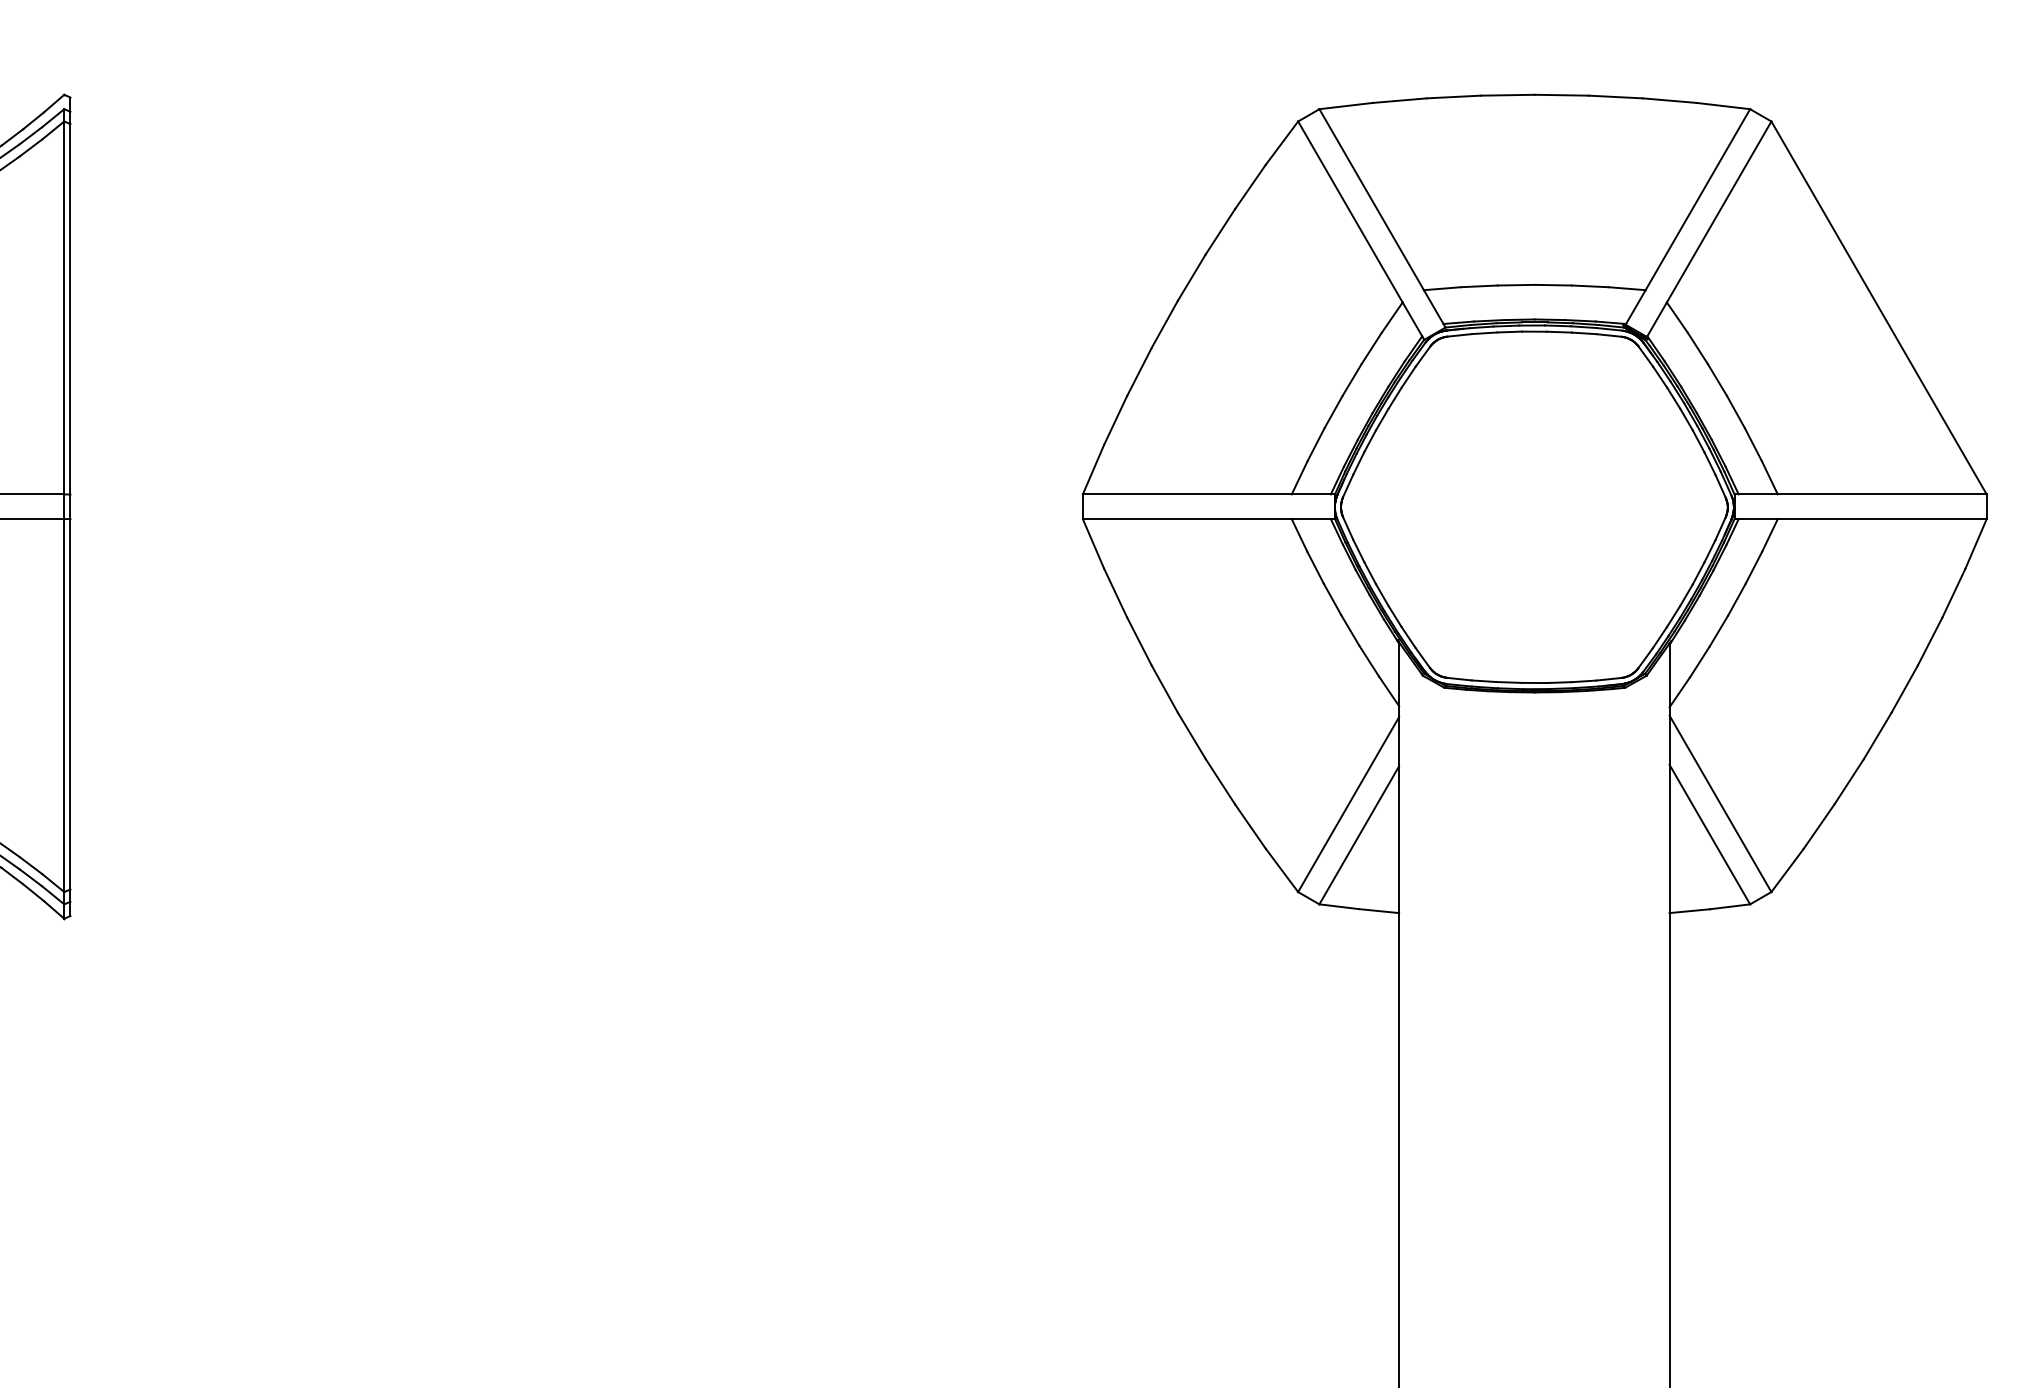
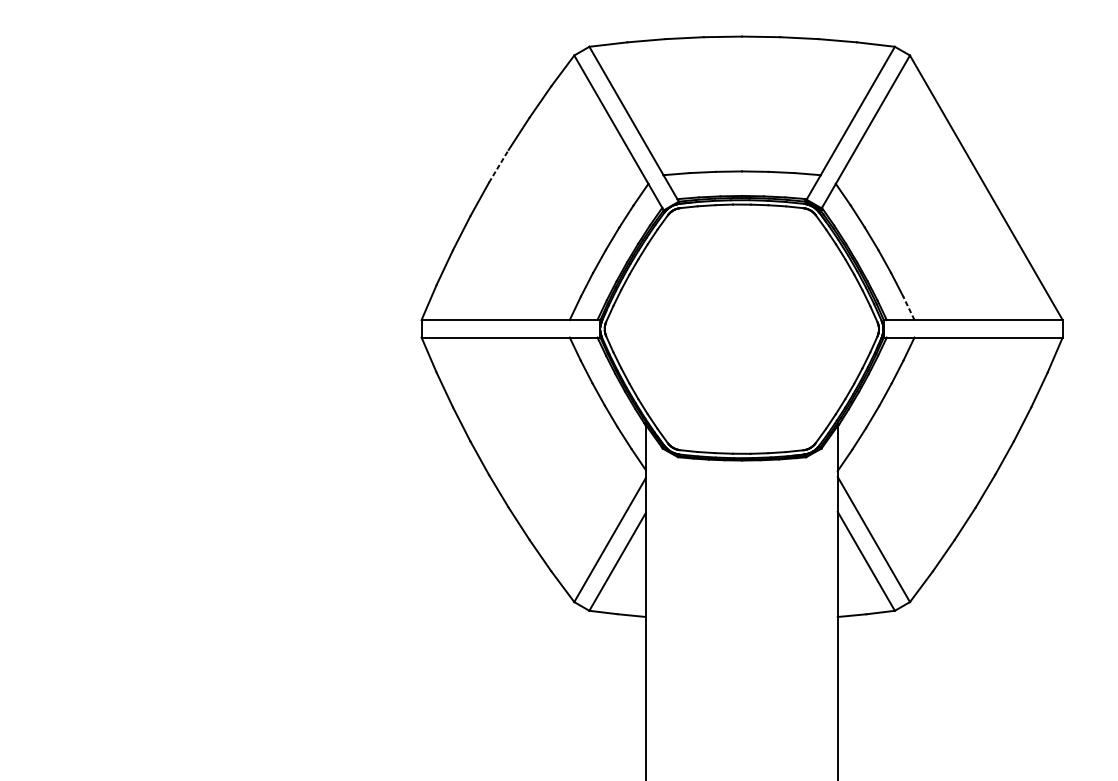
line: (1191, 277) -> (498, 166), solid -> dashed
line: (1769, 477) -> (908, 308), solid -> dashed

